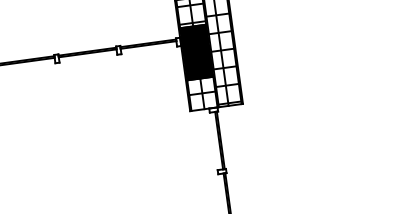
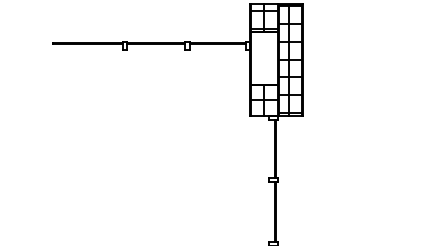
fill: (196, 52) -> (264, 58), removed

